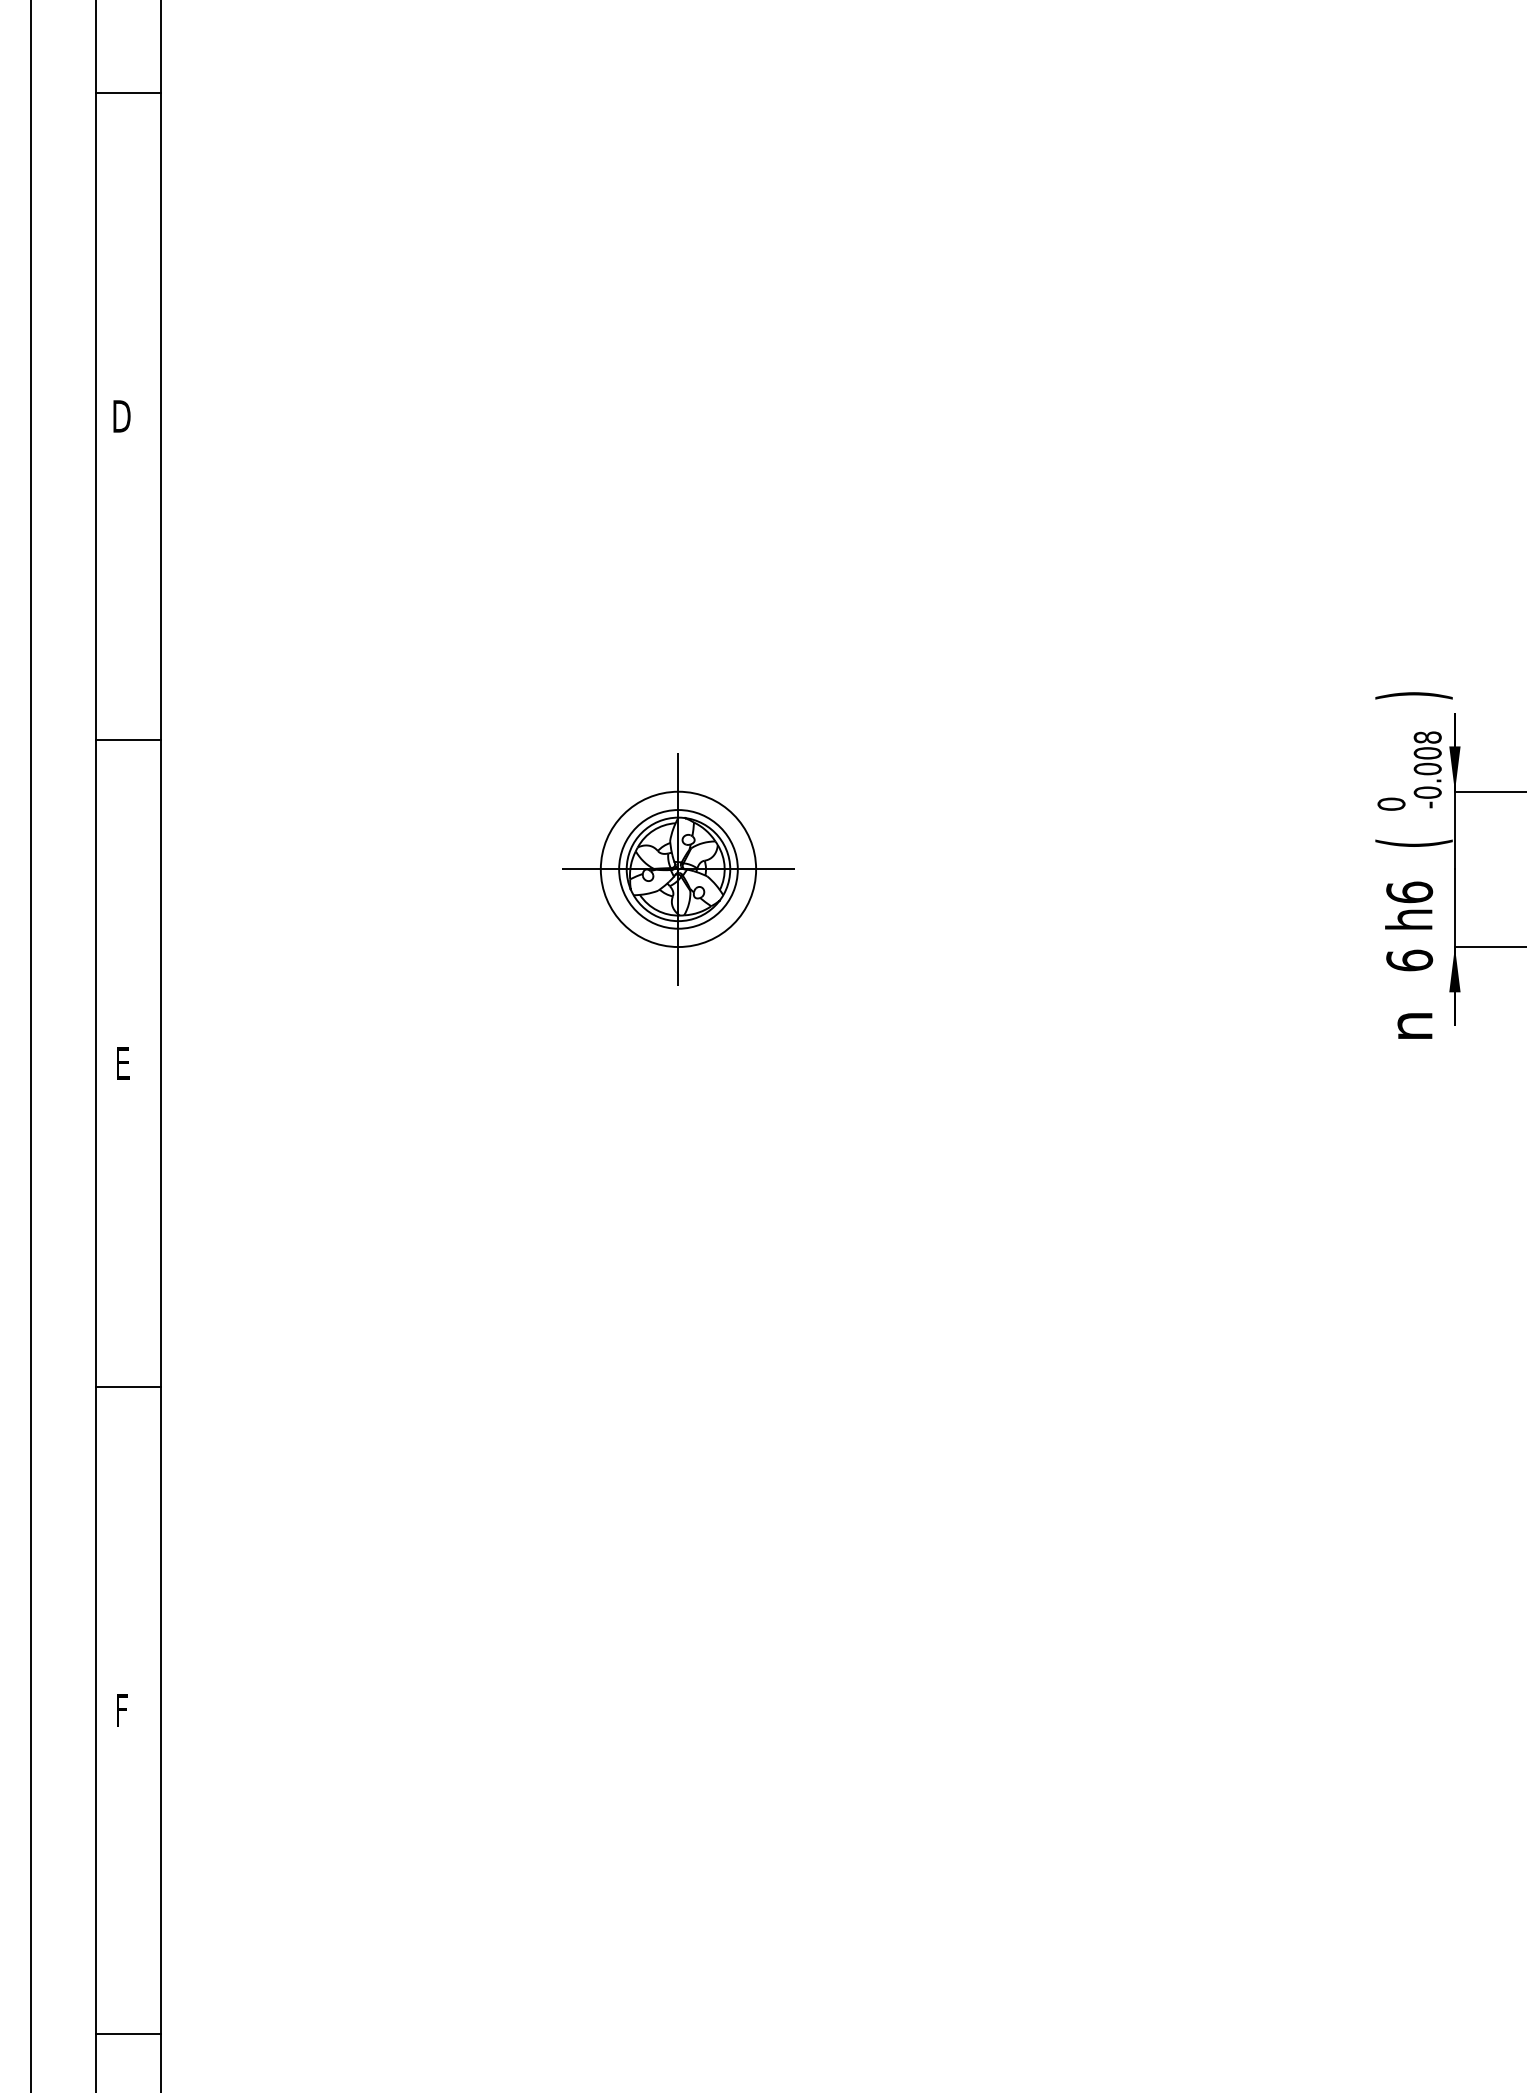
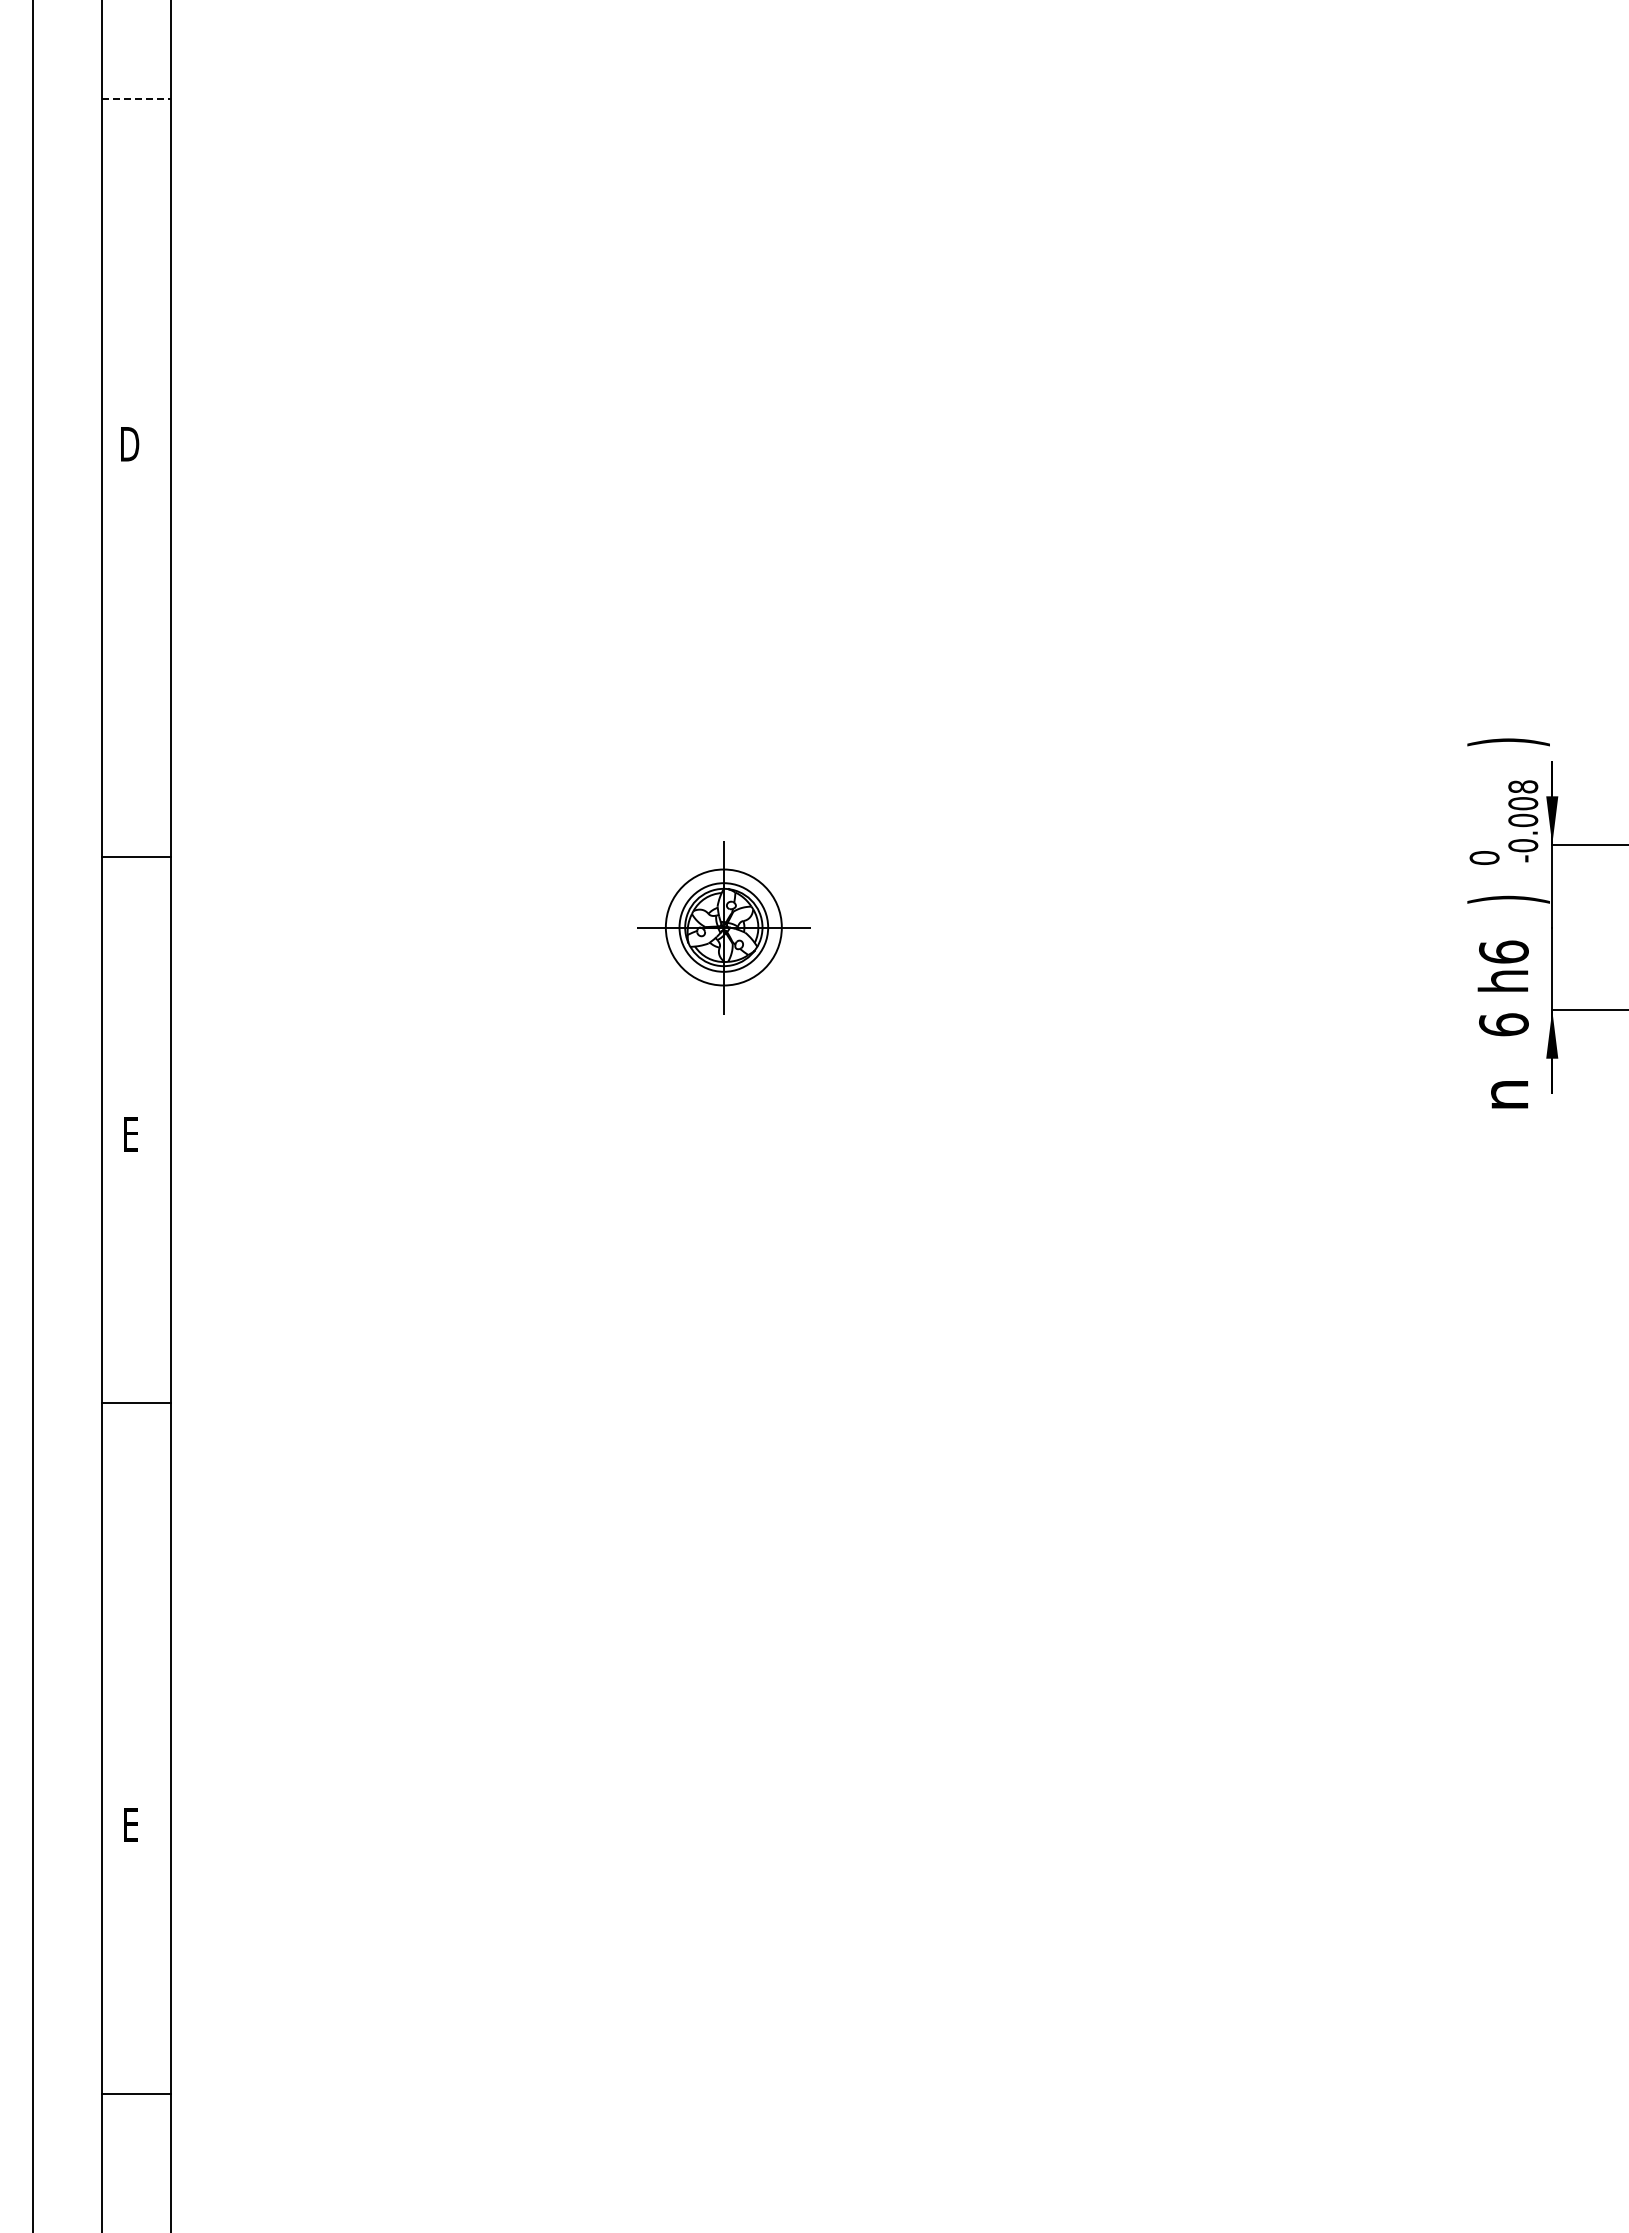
line: (128, 93) -> (136, 99), solid -> dashed
line: (128, 740) -> (136, 857), moved
text: (1413, 843) -> (1508, 899), ( -> )
part: (678, 869) -> (723, 927), size x0.7
line: (128, 1386) -> (136, 1402), moved
text: (124, 1710) -> (132, 1824), F -> E
line: (128, 2034) -> (136, 2094), moved

